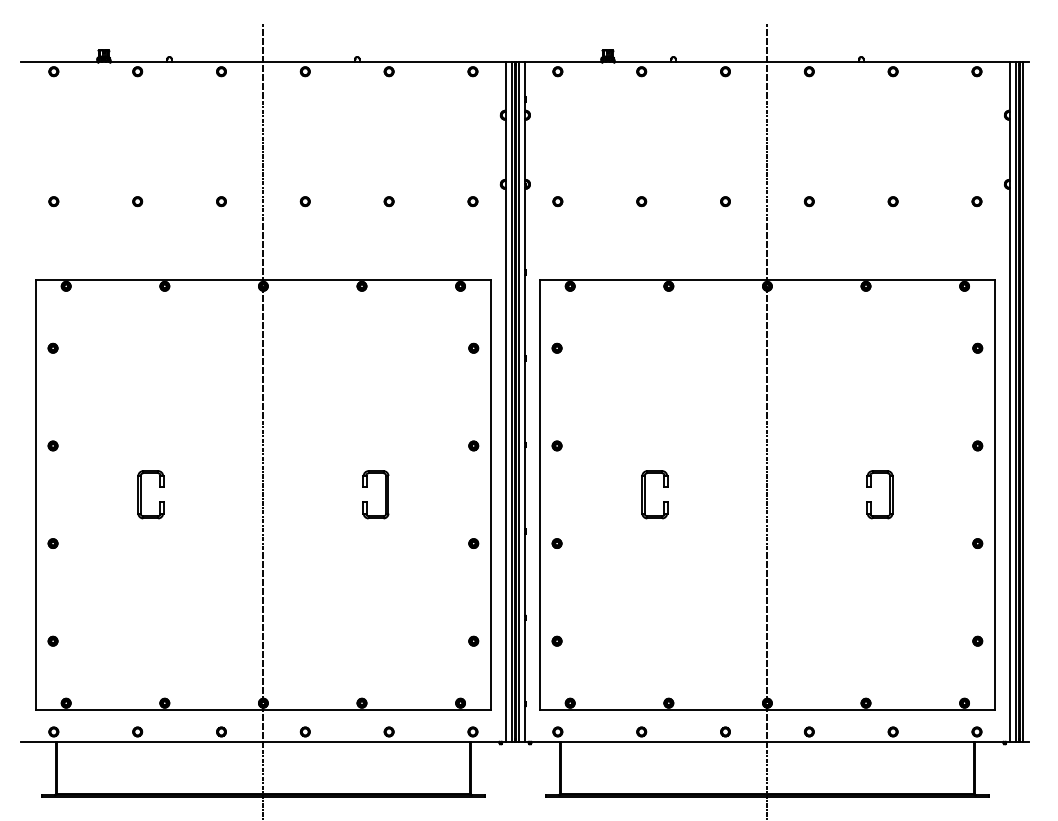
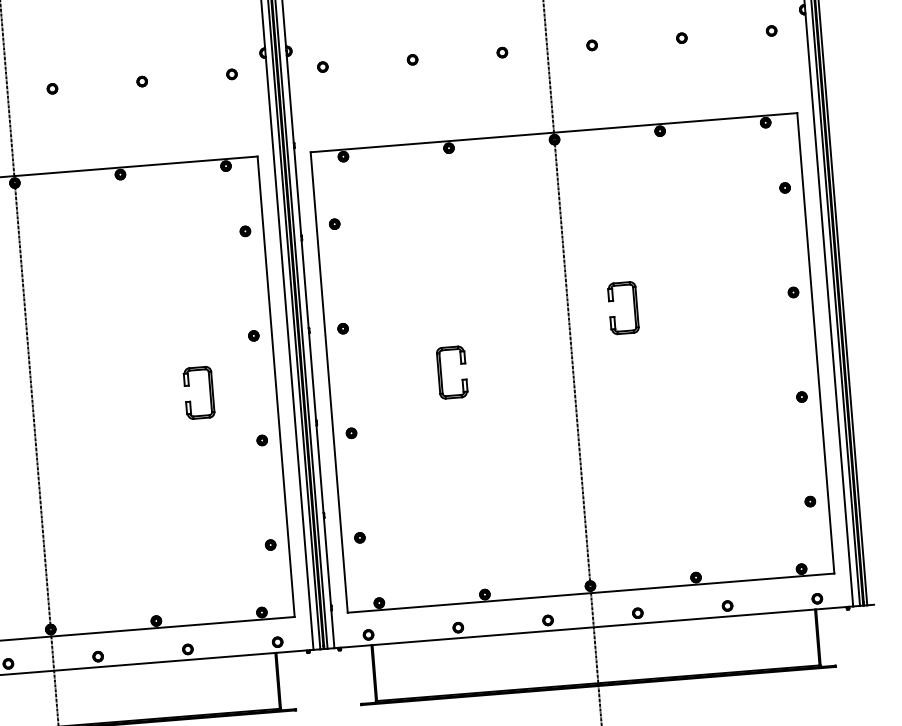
part: (385, 494) -> (209, 391), moved
part: (889, 494) -> (633, 307), moved

